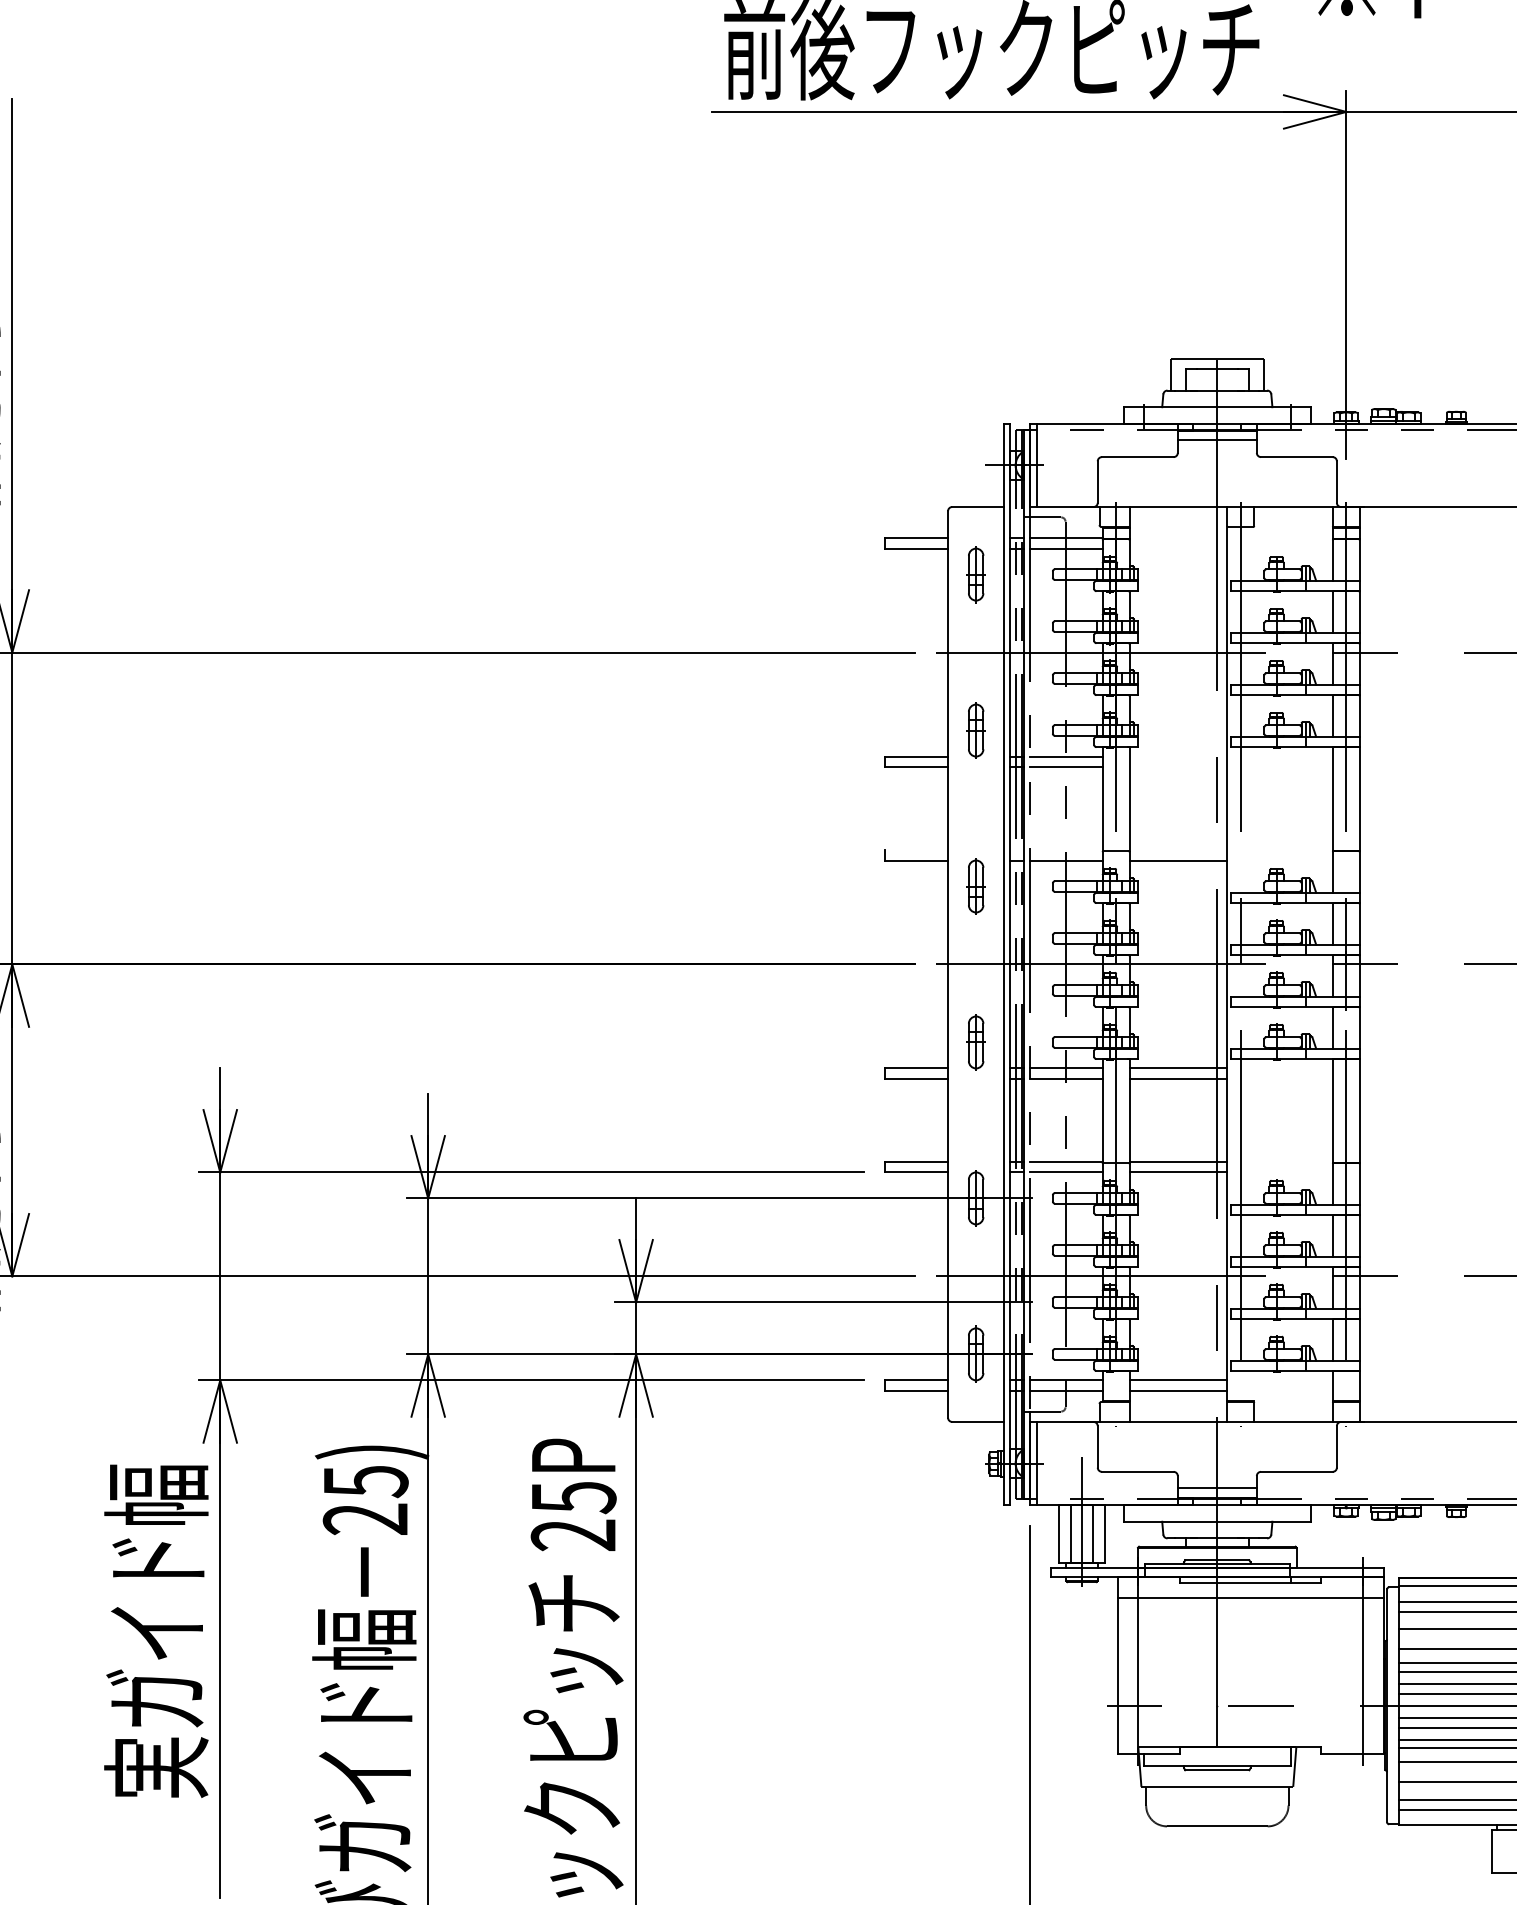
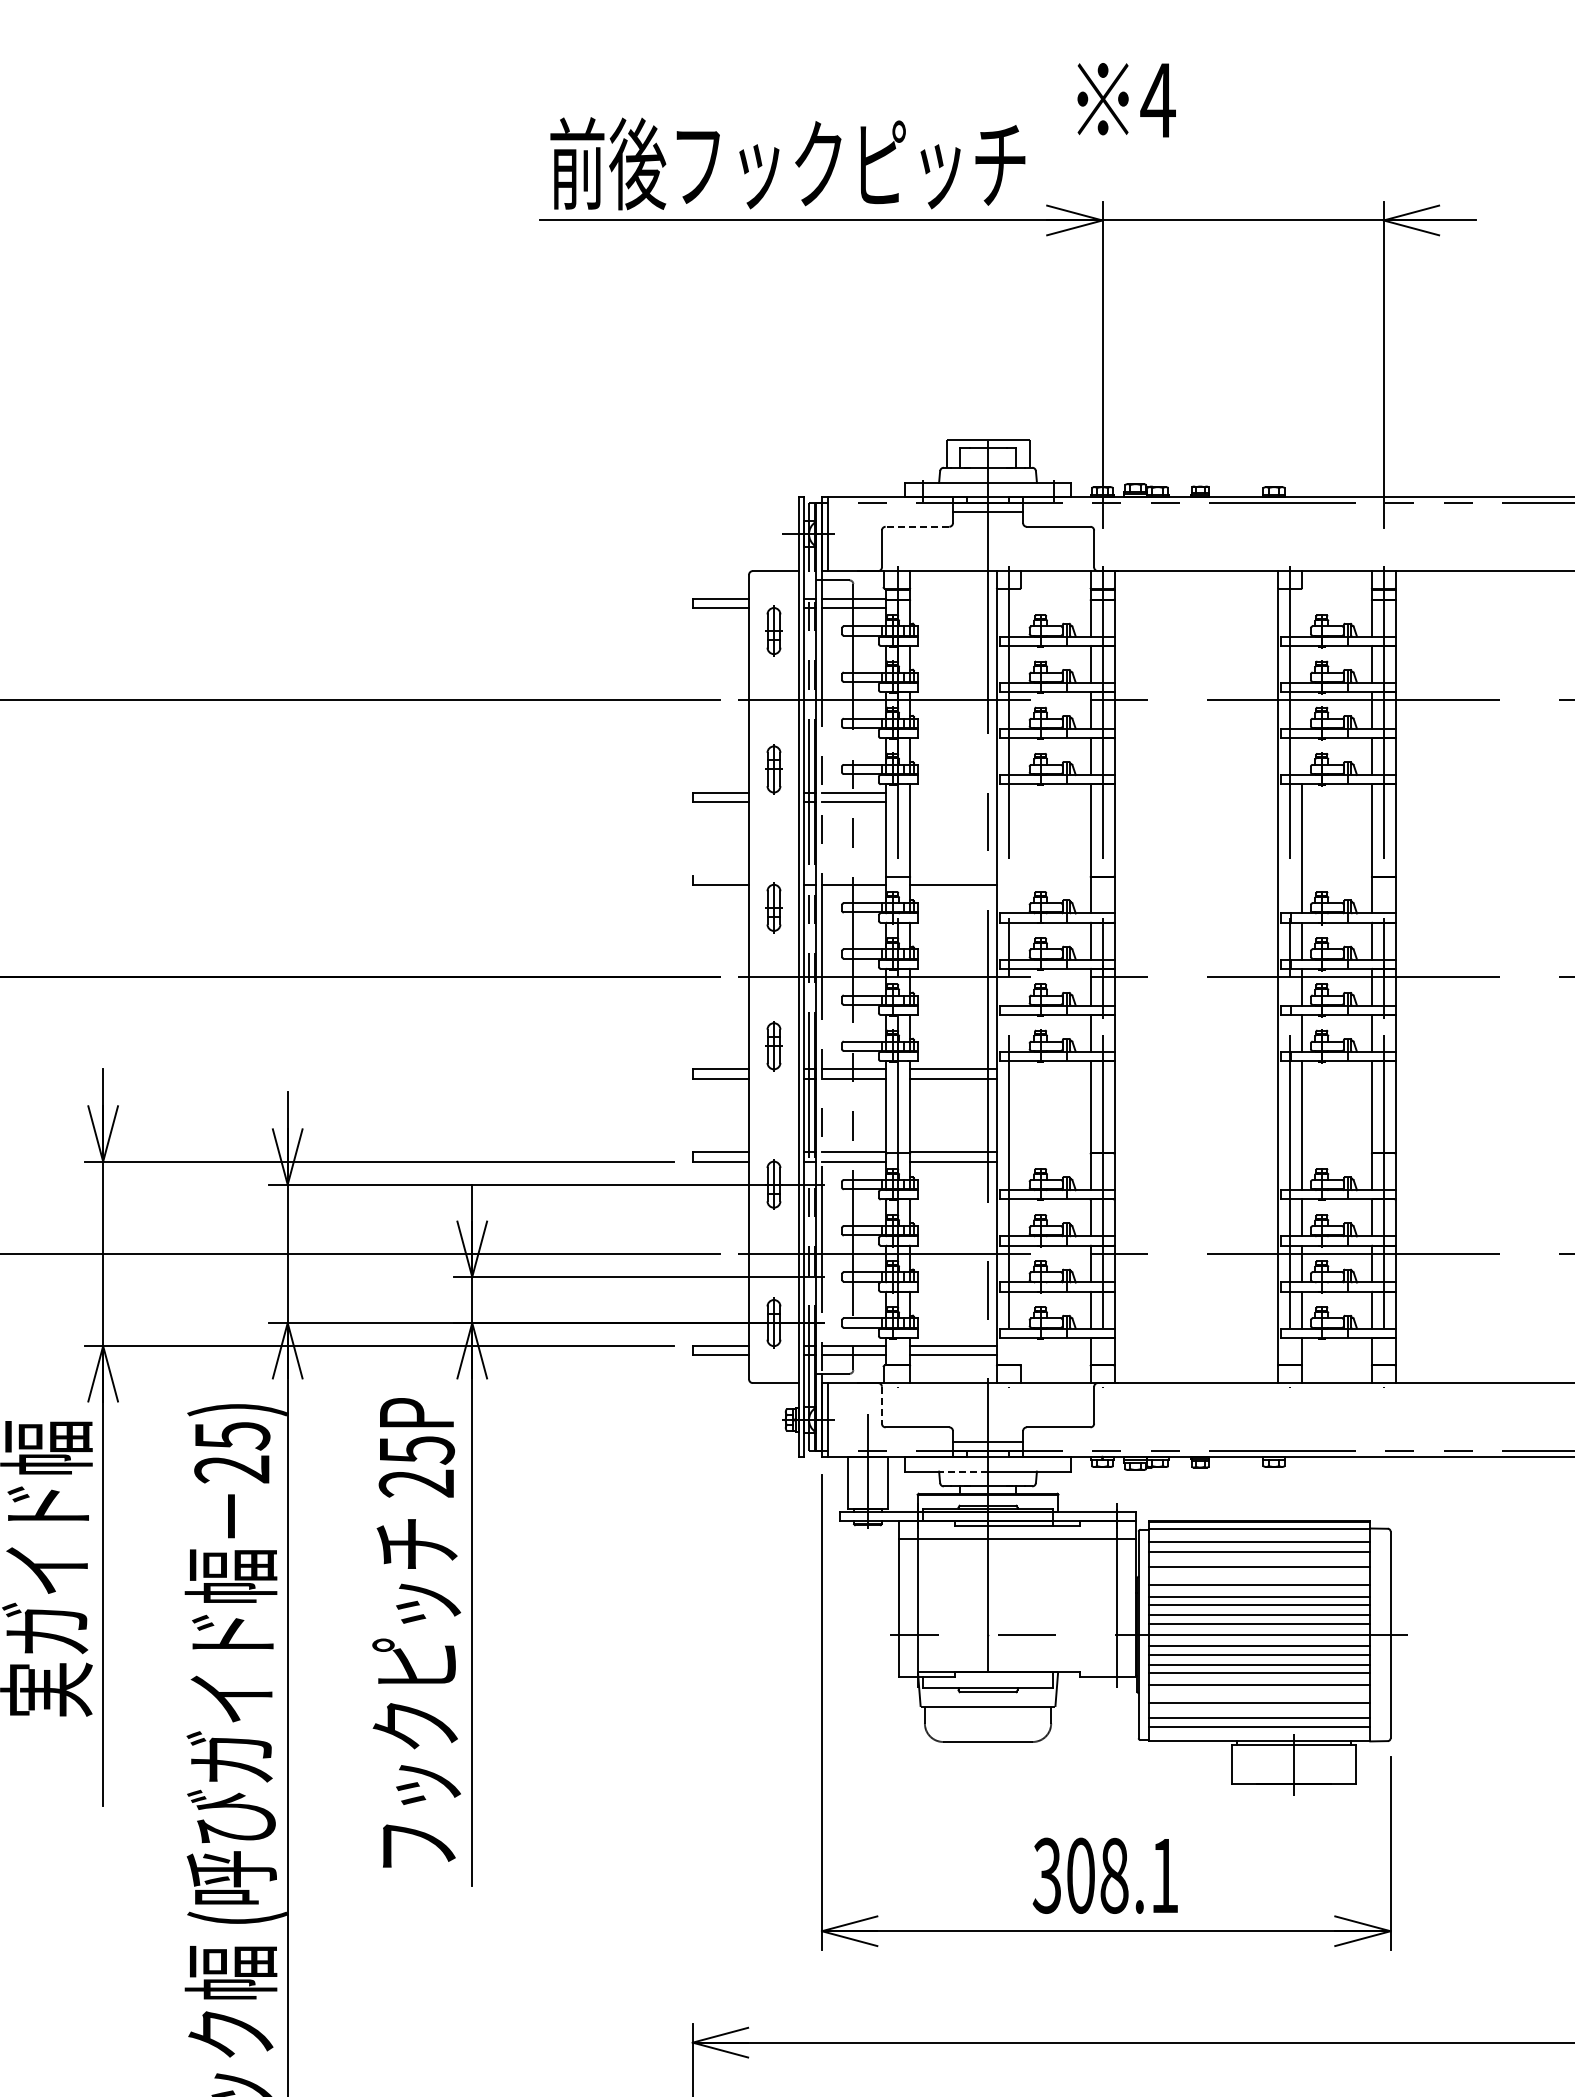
line: (1137, 456) -> (917, 526), solid -> dashed
line: (1097, 1447) -> (881, 1405), solid -> dashed
line: (1189, 1521) -> (963, 1471), solid -> dashed
line: (1070, 1533) -> (857, 1482), removed
line: (1093, 1533) -> (878, 1482), removed

